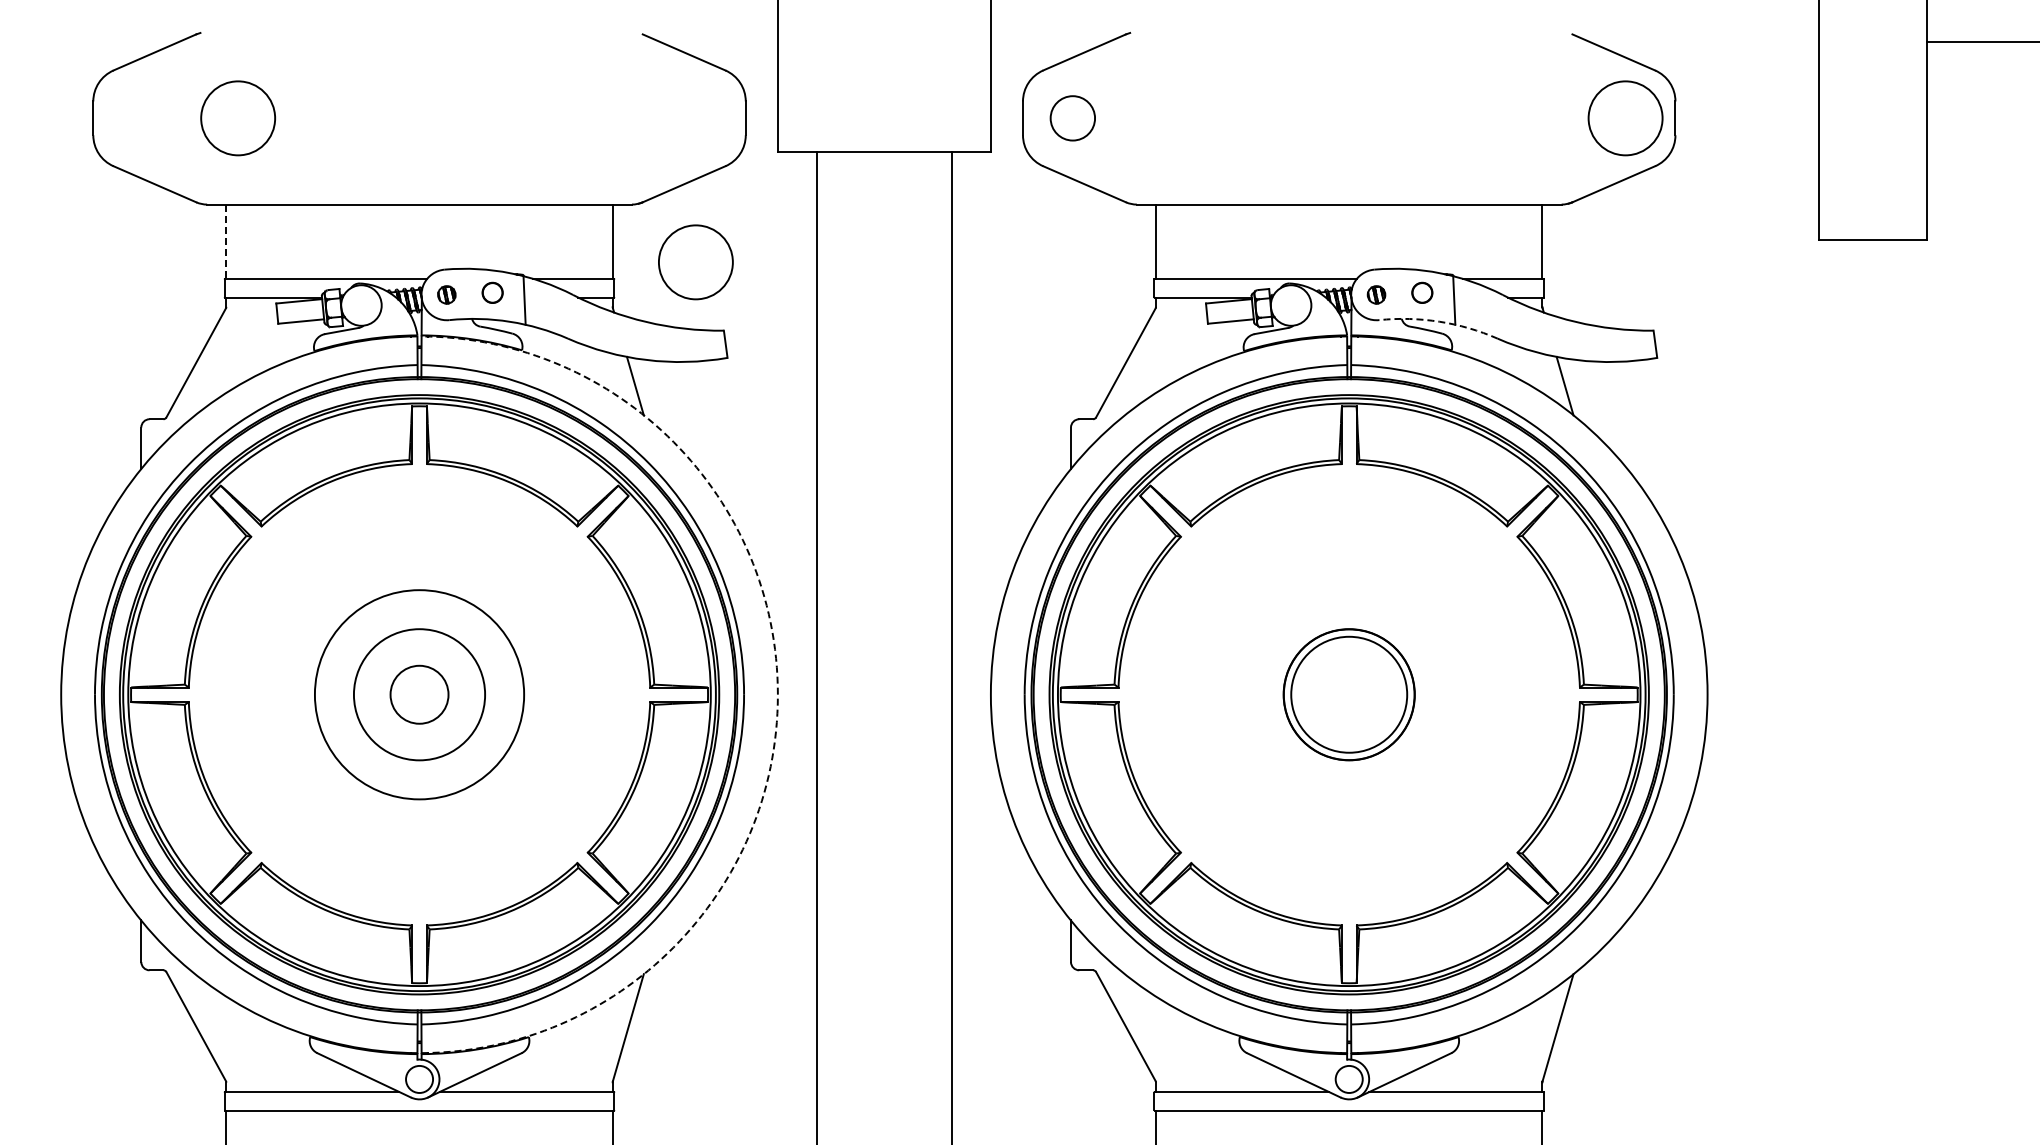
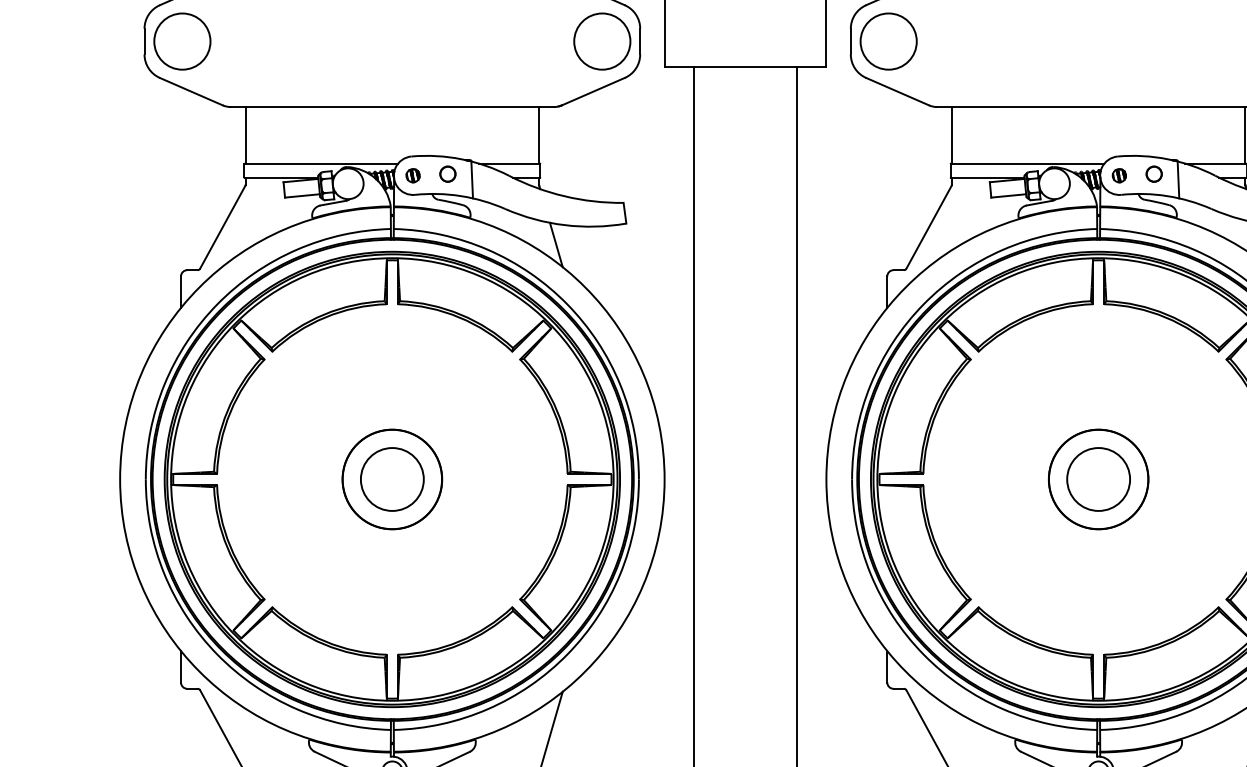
circle: (237, 118) -> (181, 41), moved
circle: (1072, 118) -> (888, 41), size x1.67
line: (226, 242) -> (245, 135), dashed -> solid
circle: (695, 262) -> (602, 41), moved
arc: (1439, 321) -> (1167, 195), dashed -> solid
circle: (419, 694) -> (392, 479), size x0.62
circle: (419, 694) -> (392, 479), size x1.43
arc: (777, 694) -> (664, 479), dashed -> solid
circle: (1348, 694) -> (1098, 479), size x0.71

